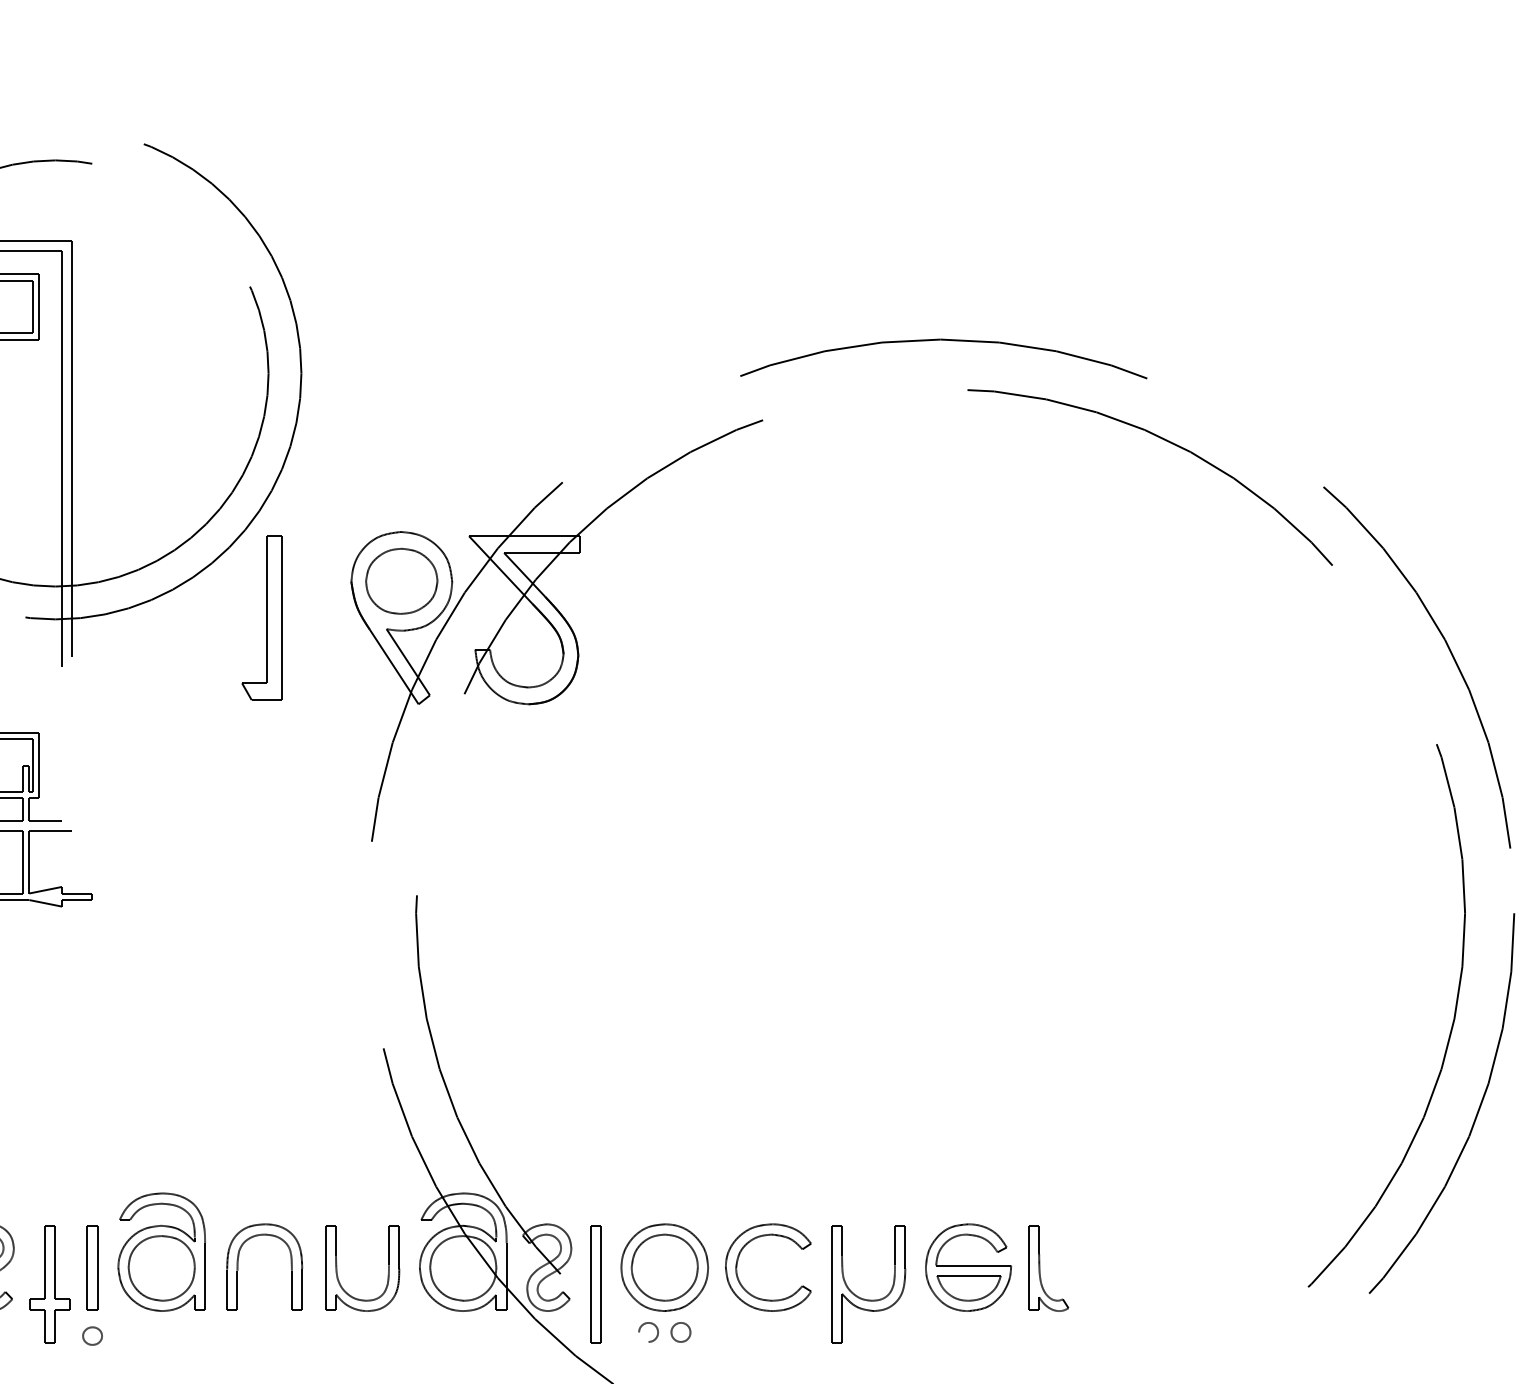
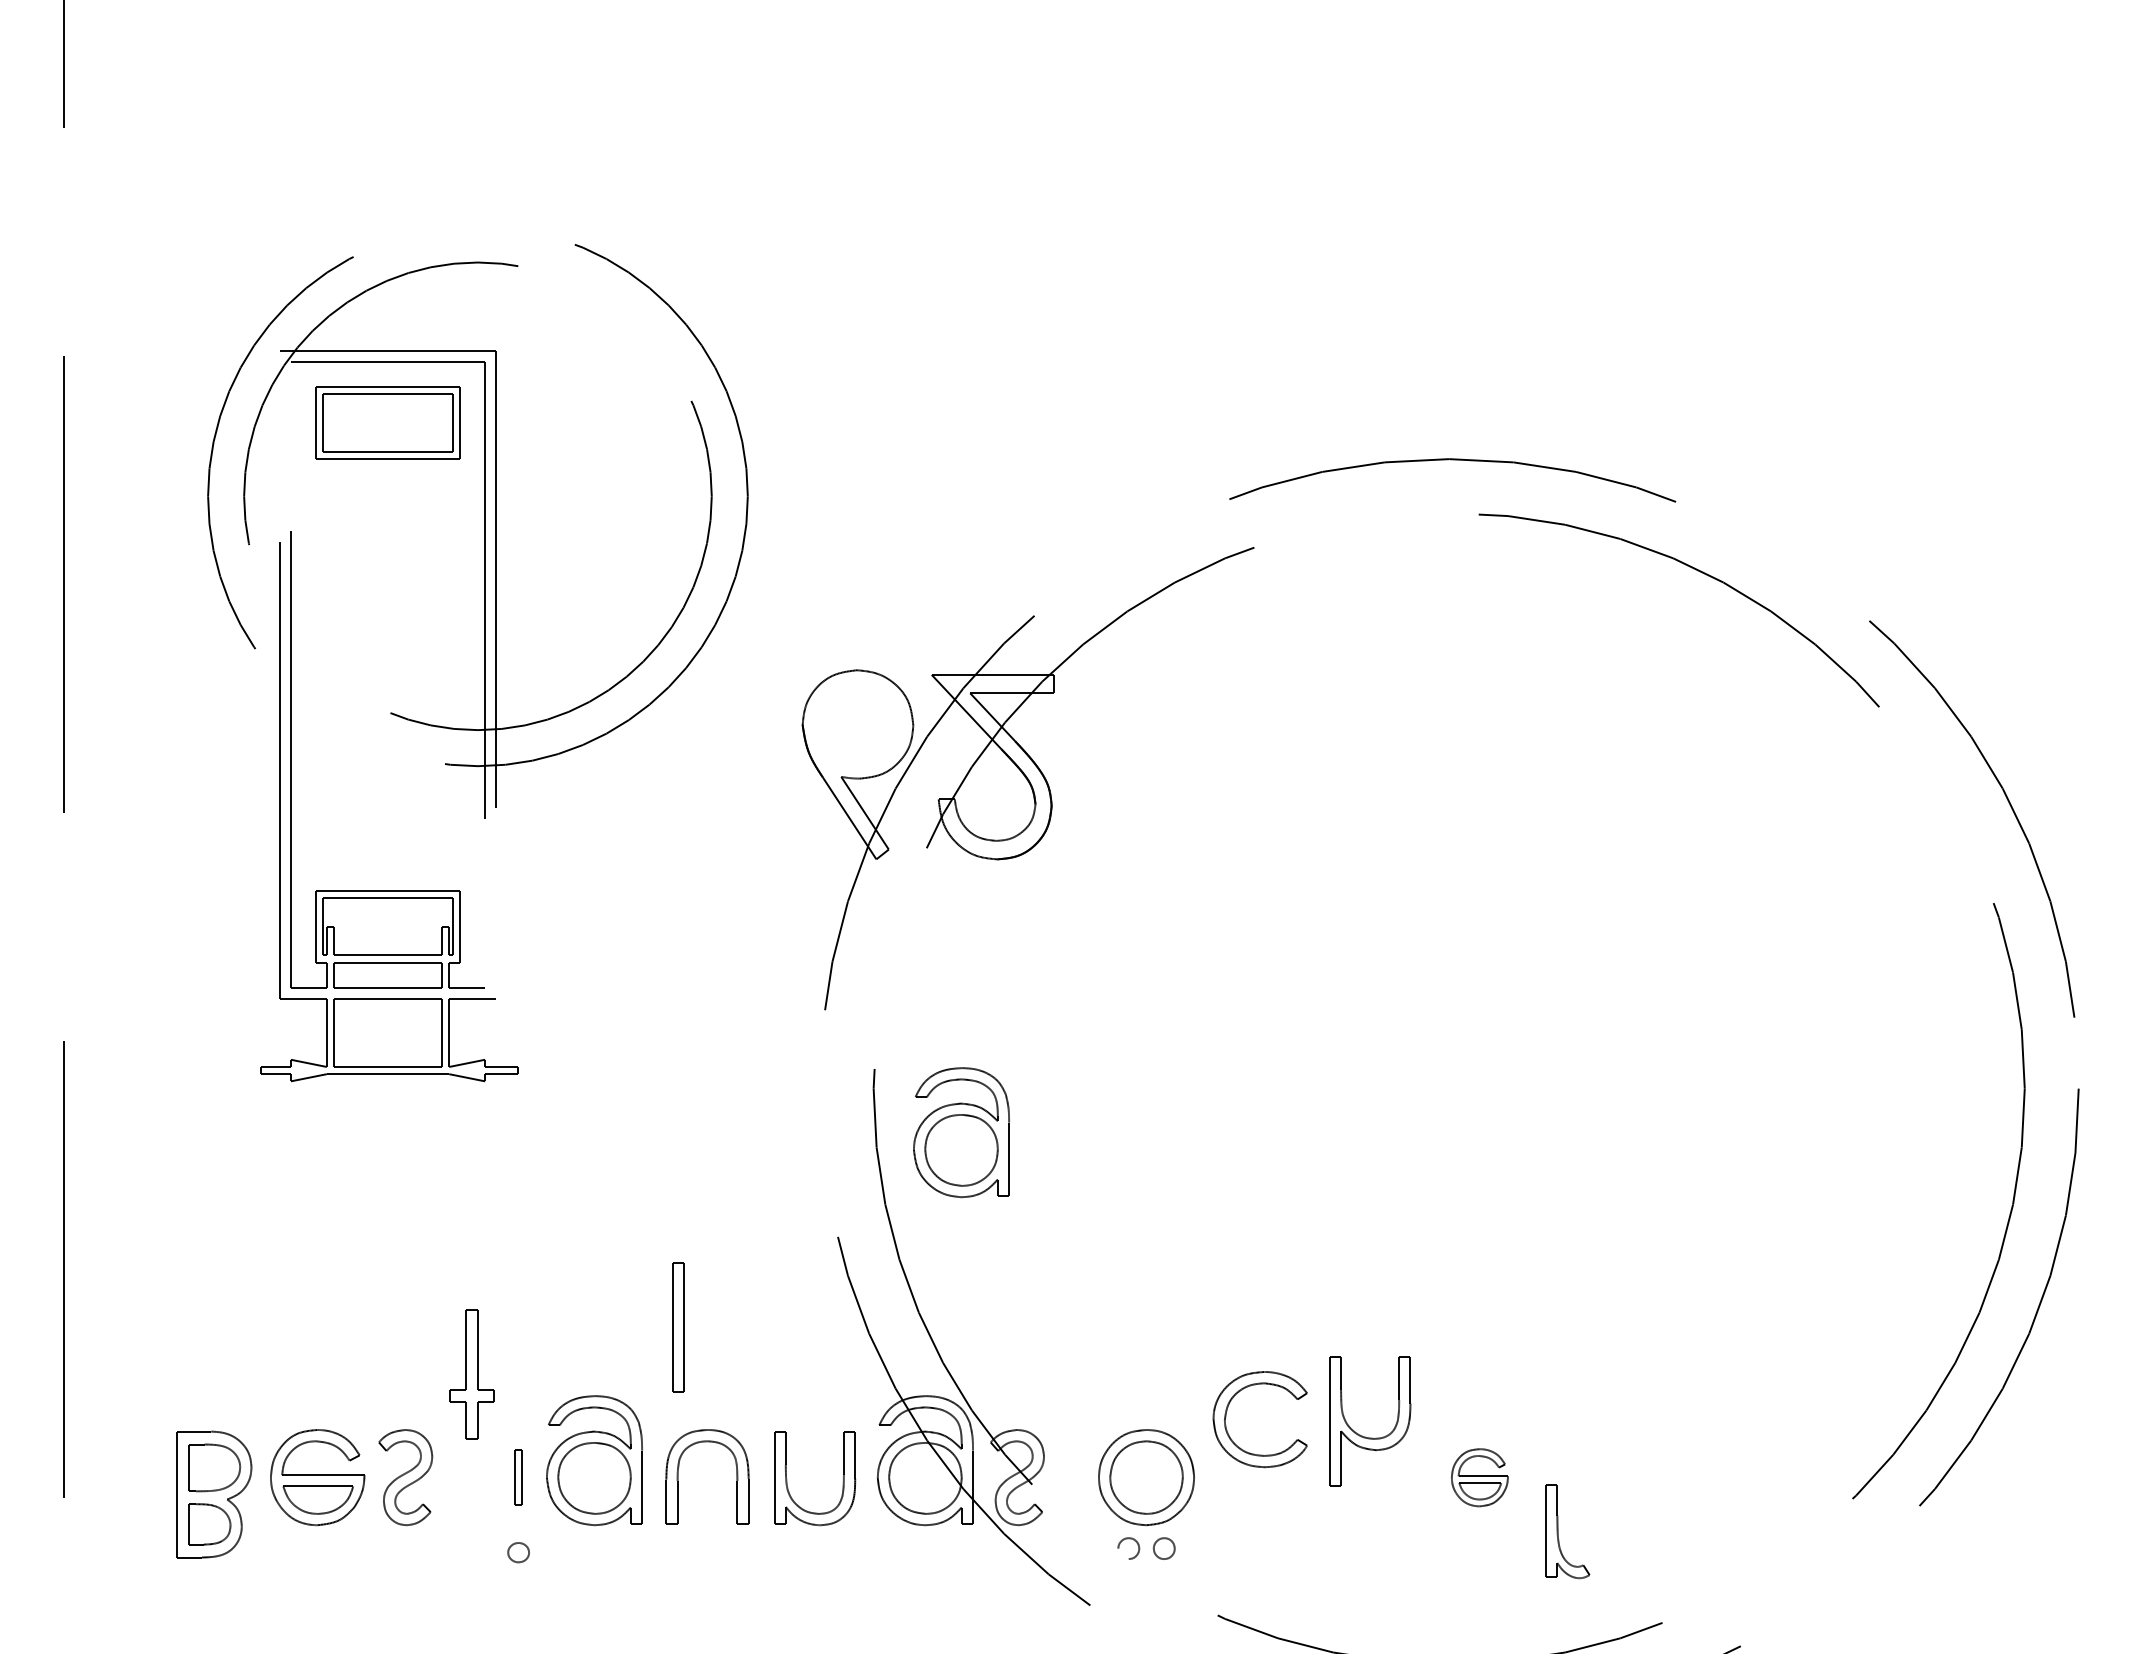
part: (401, 580) -> (857, 723), removed
part: (261, 617) -> (704, 764), removed
part: (496, 953) -> (961, 1132), added
part: (738, 1260) -> (1227, 1411), moved
part: (92, 1267) -> (518, 1477), size x0.6
part: (968, 1267) -> (1479, 1477), size x0.6
part: (1040, 1268) -> (1558, 1531), moved
part: (49, 1284) -> (471, 1374), moved
part: (595, 1284) -> (678, 1327), moved
part: (864, 1298) -> (1365, 1436), moved

